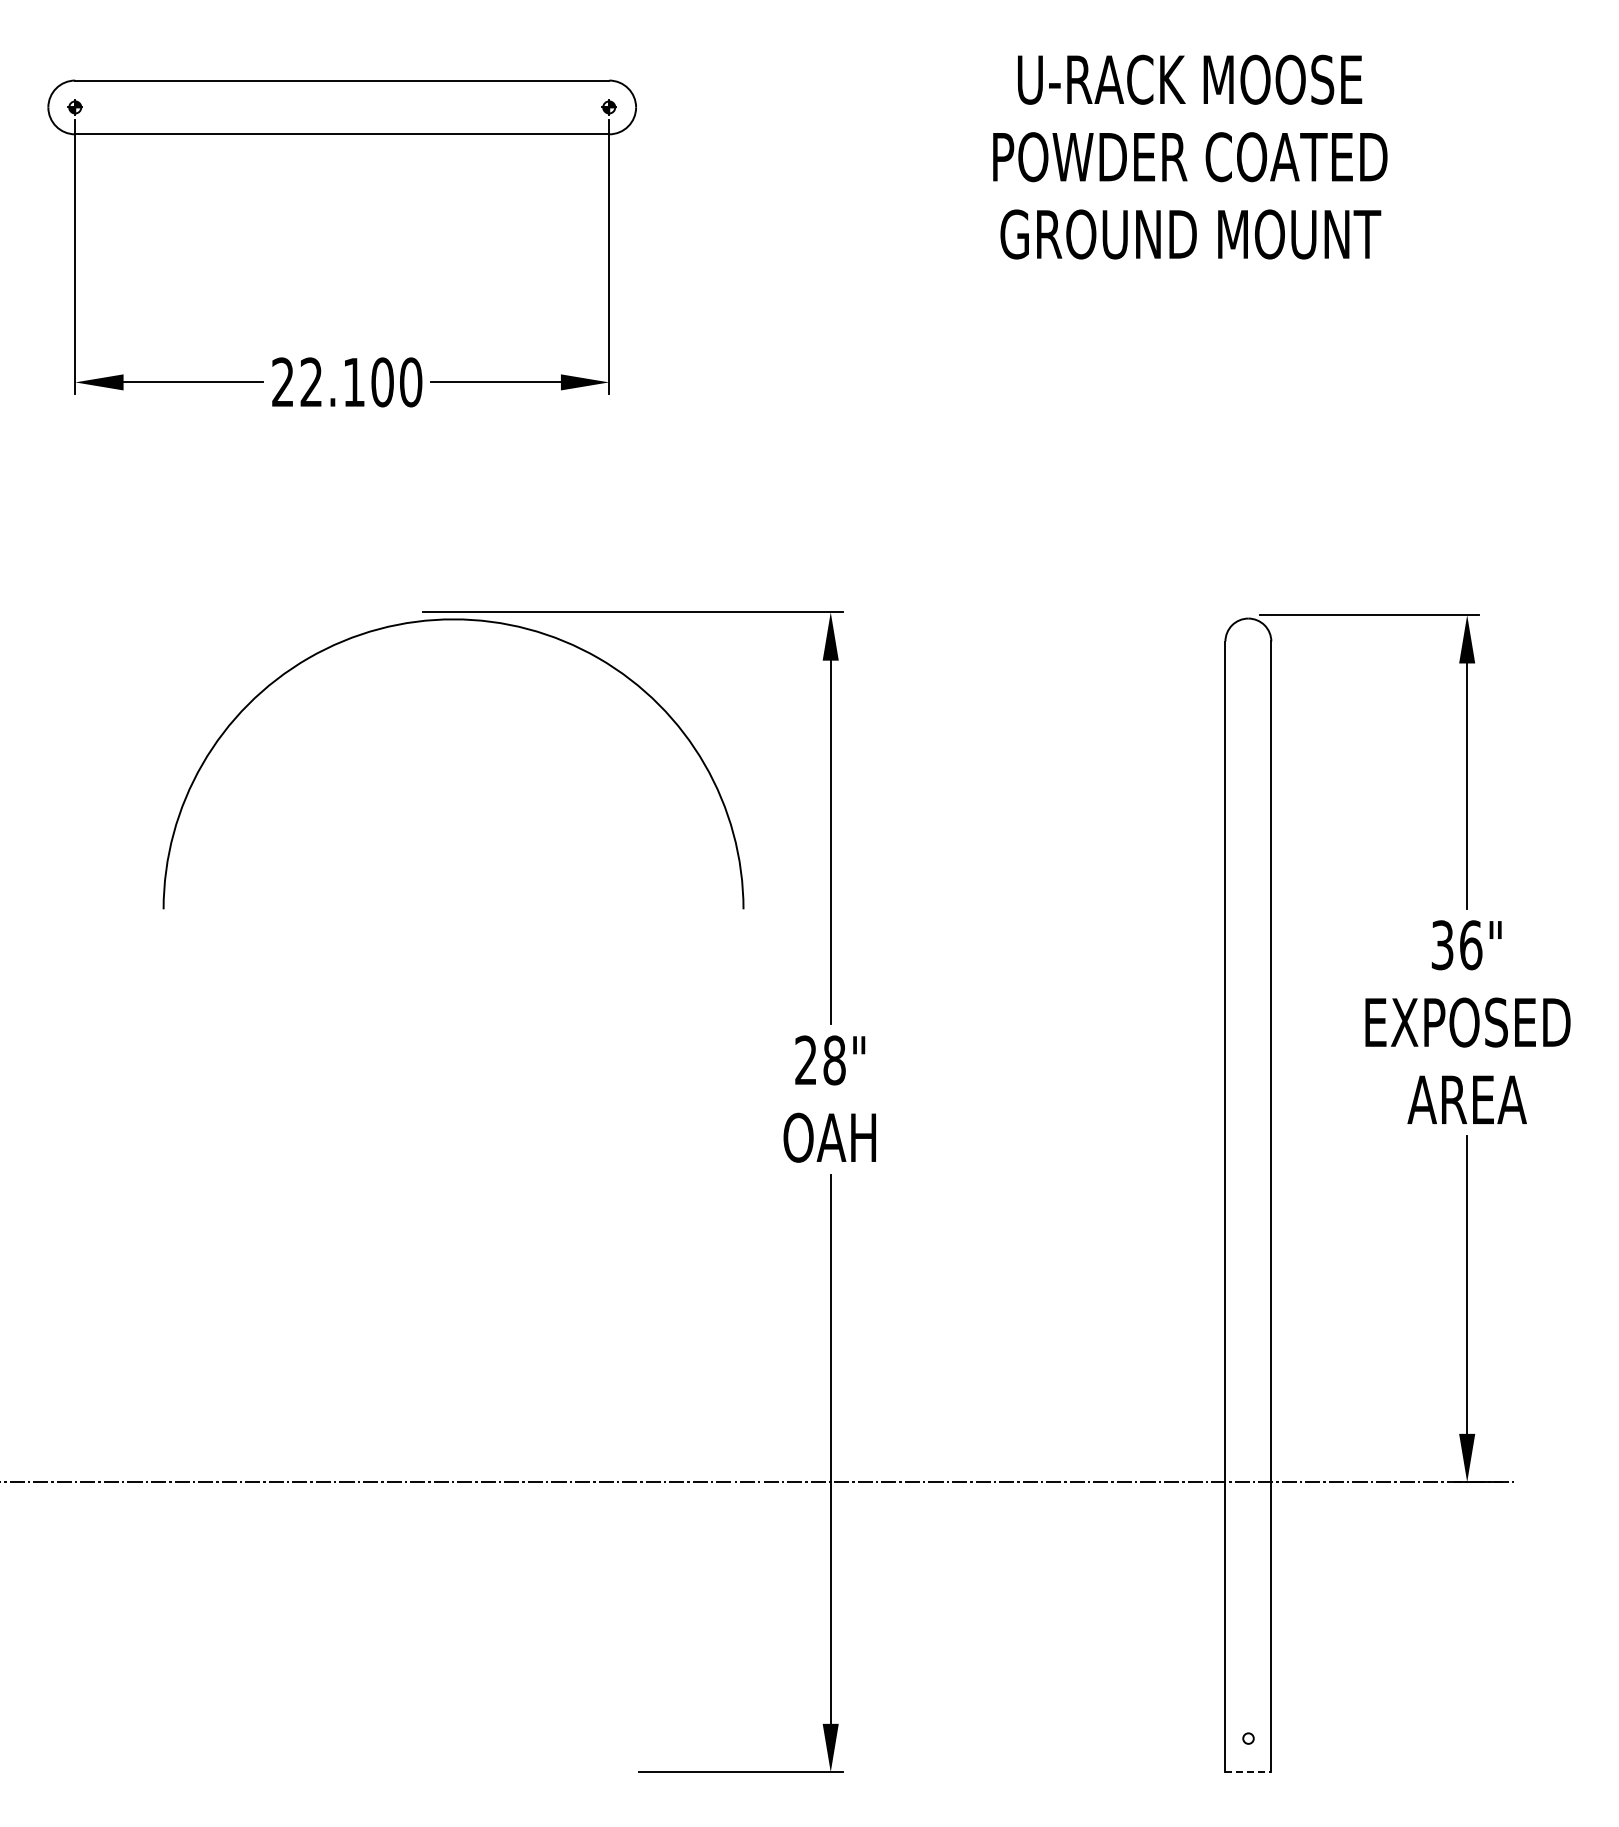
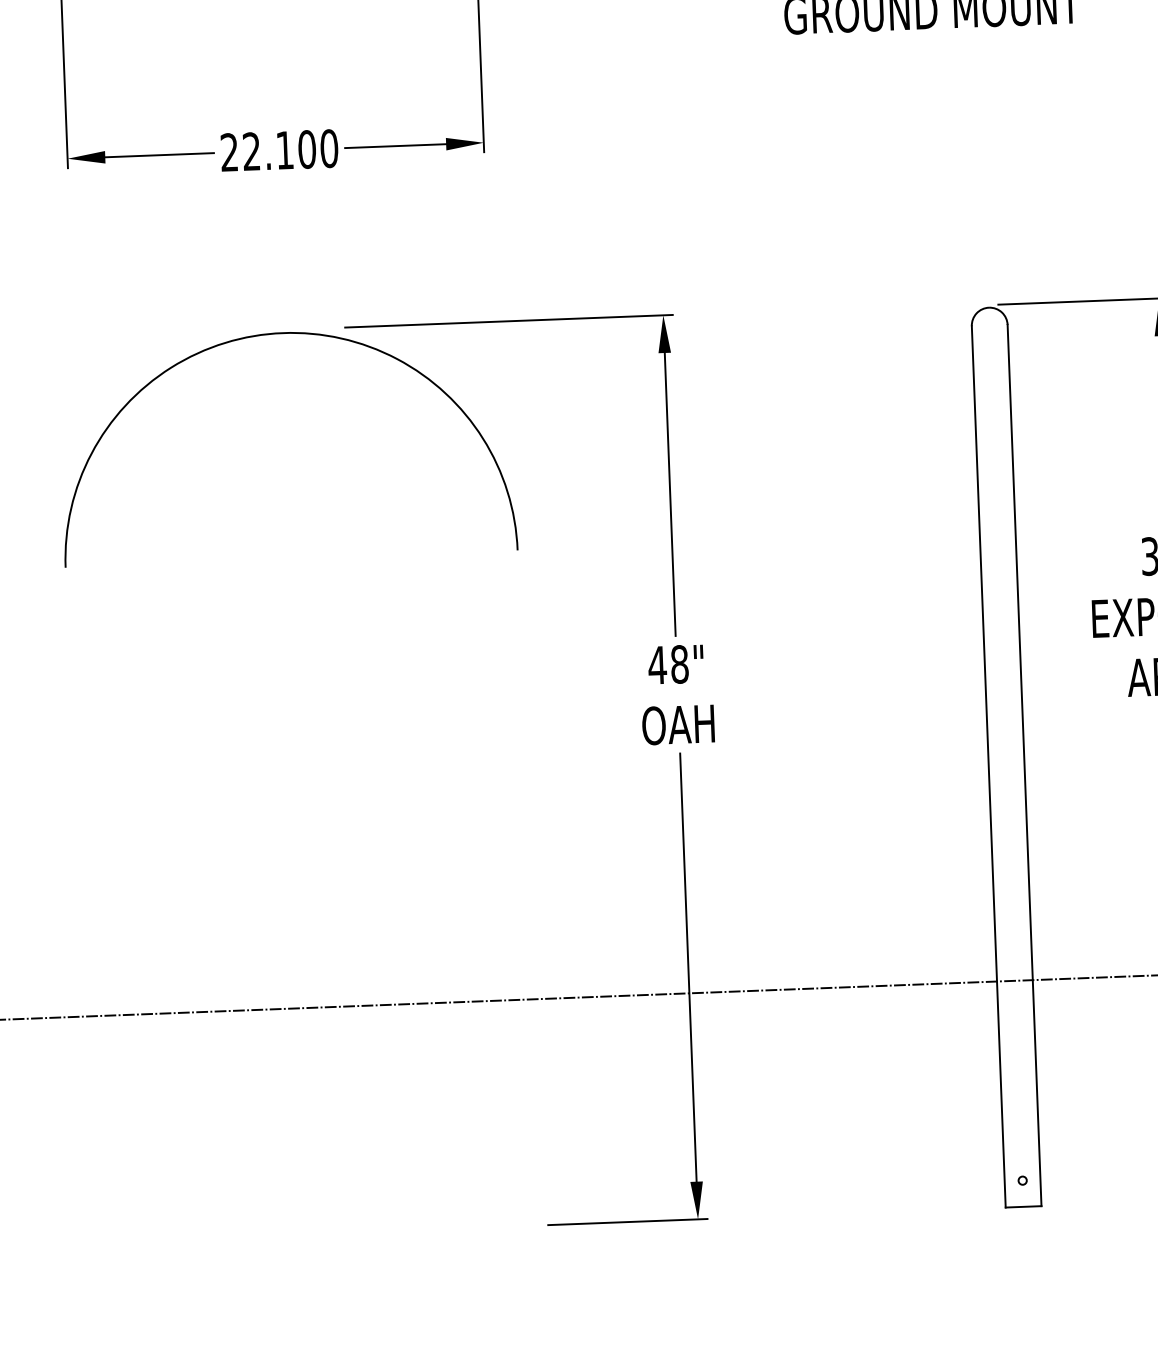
arc: (453, 620) -> (282, 333), moved
text: (805, 1059) -> (657, 664), 28" -> 48"
line: (1248, 1772) -> (1023, 1207), dashed -> solid

